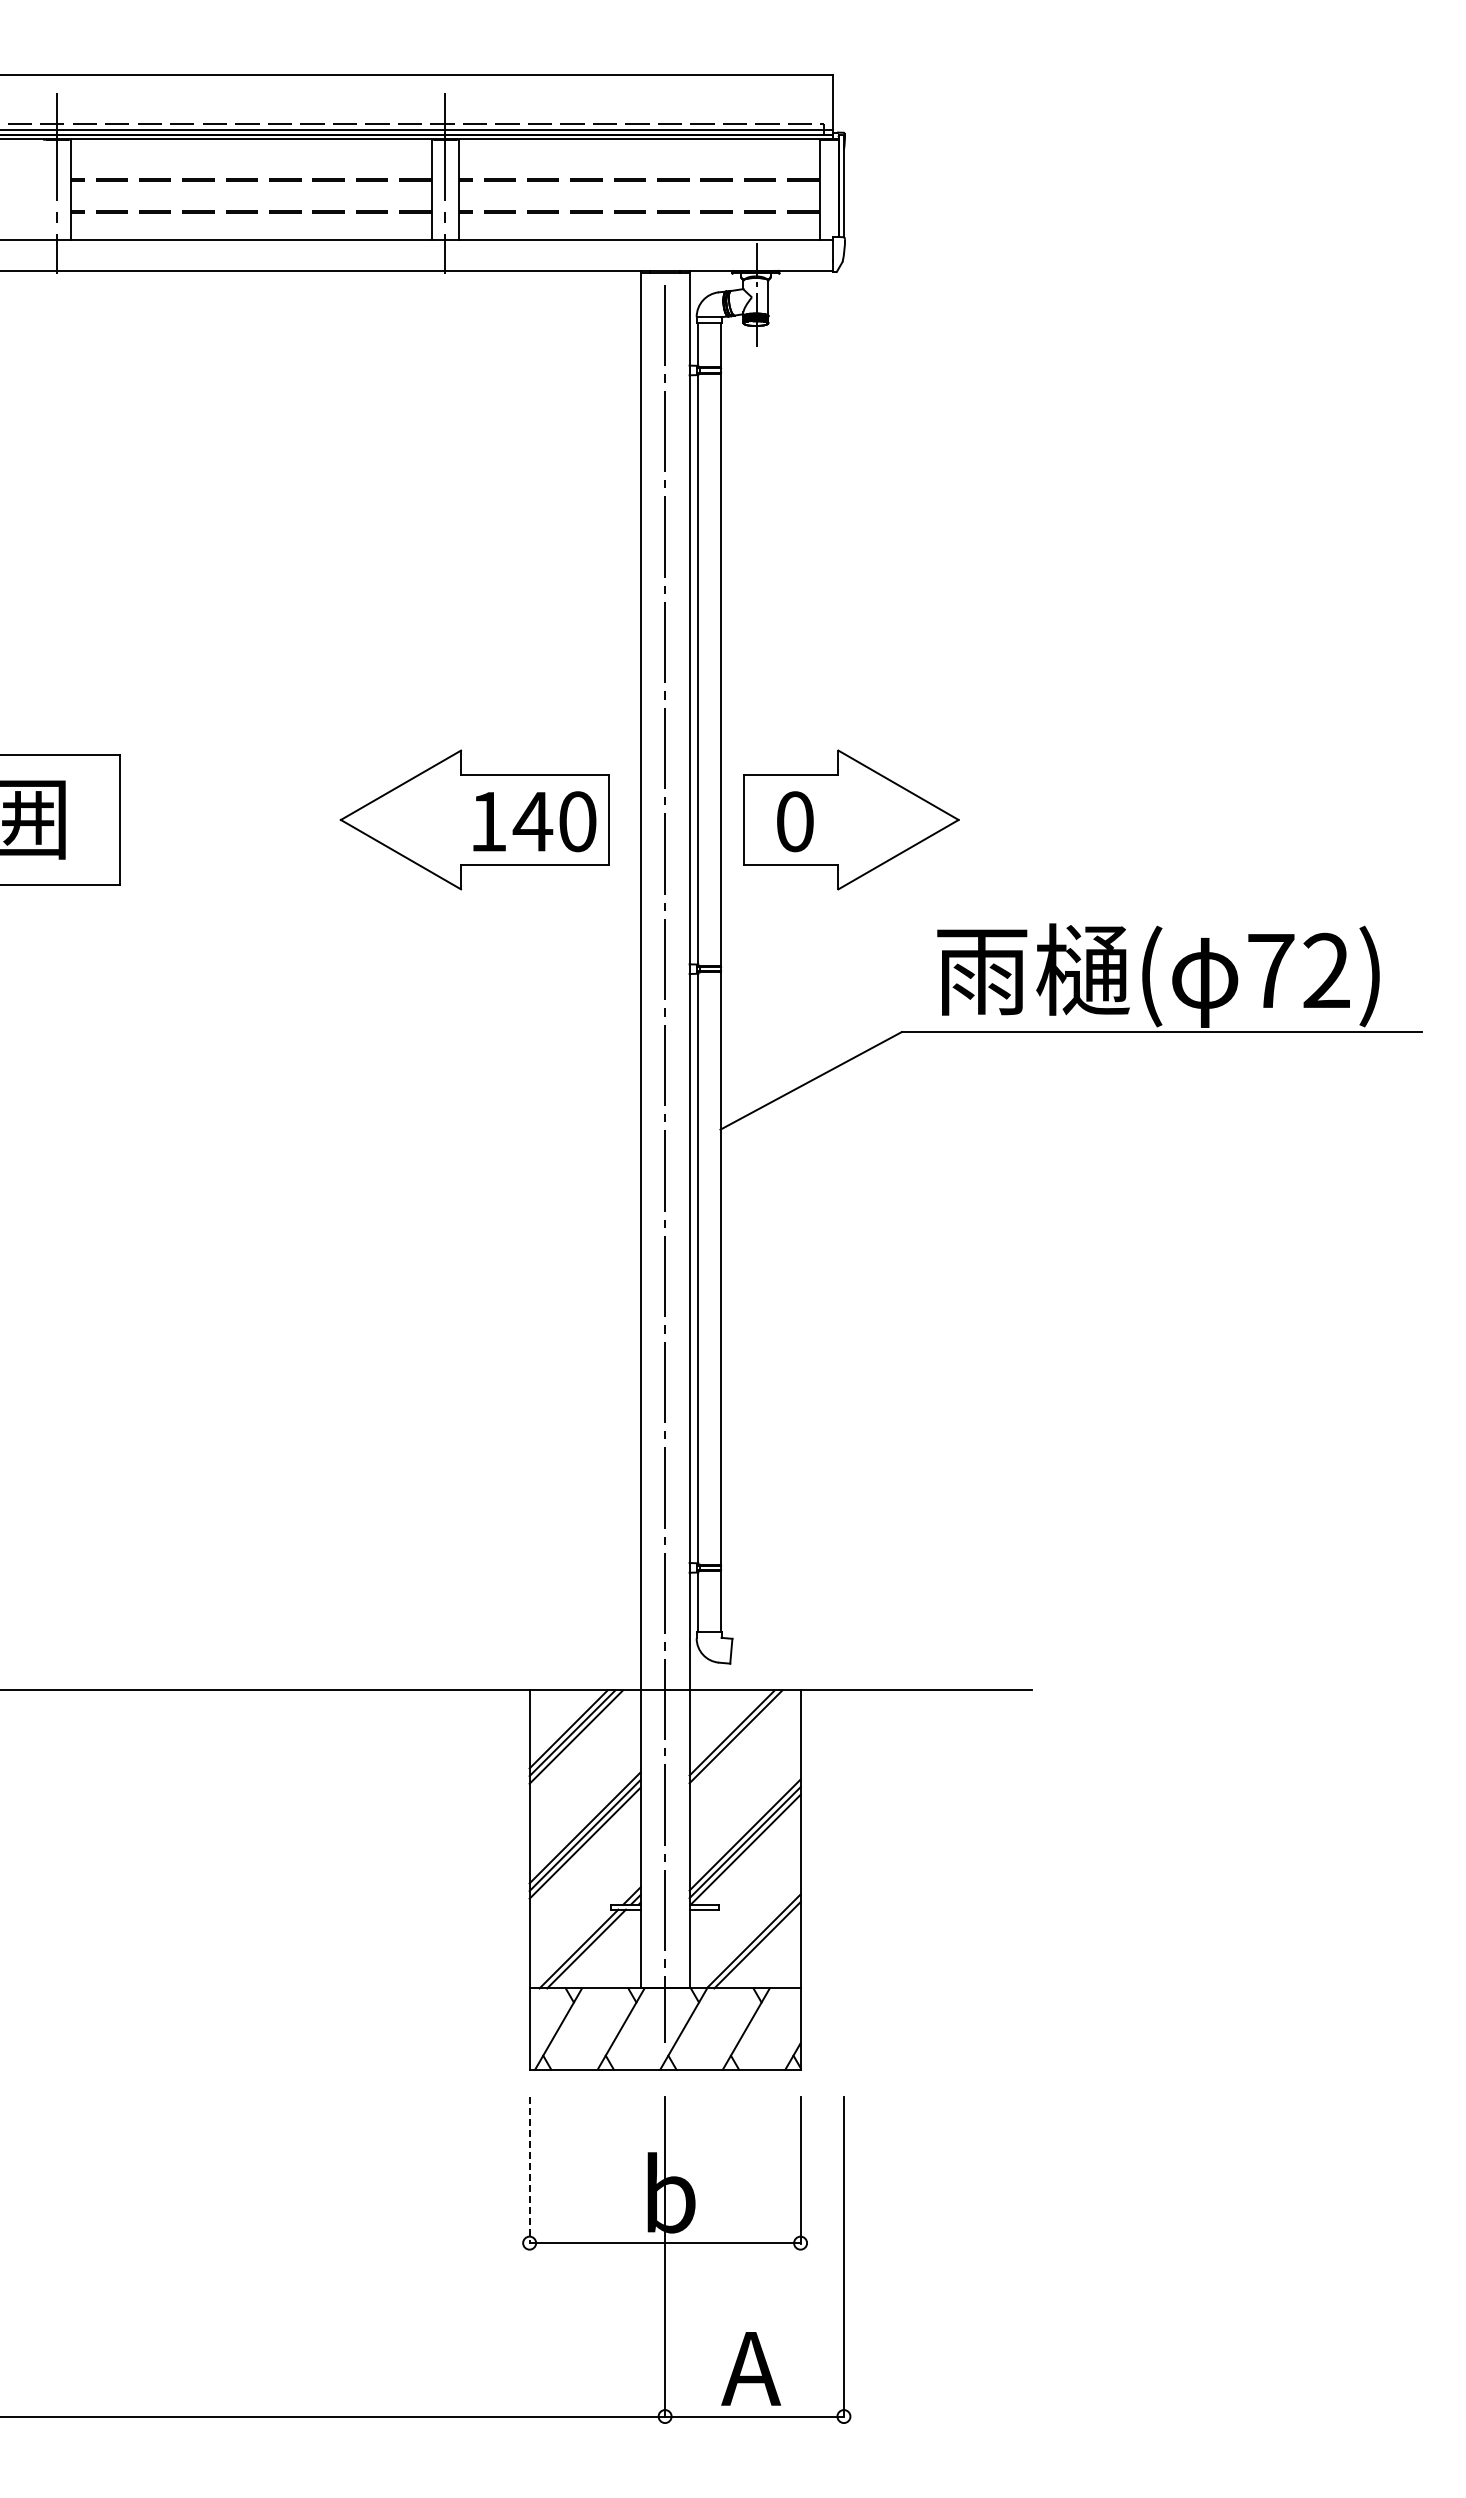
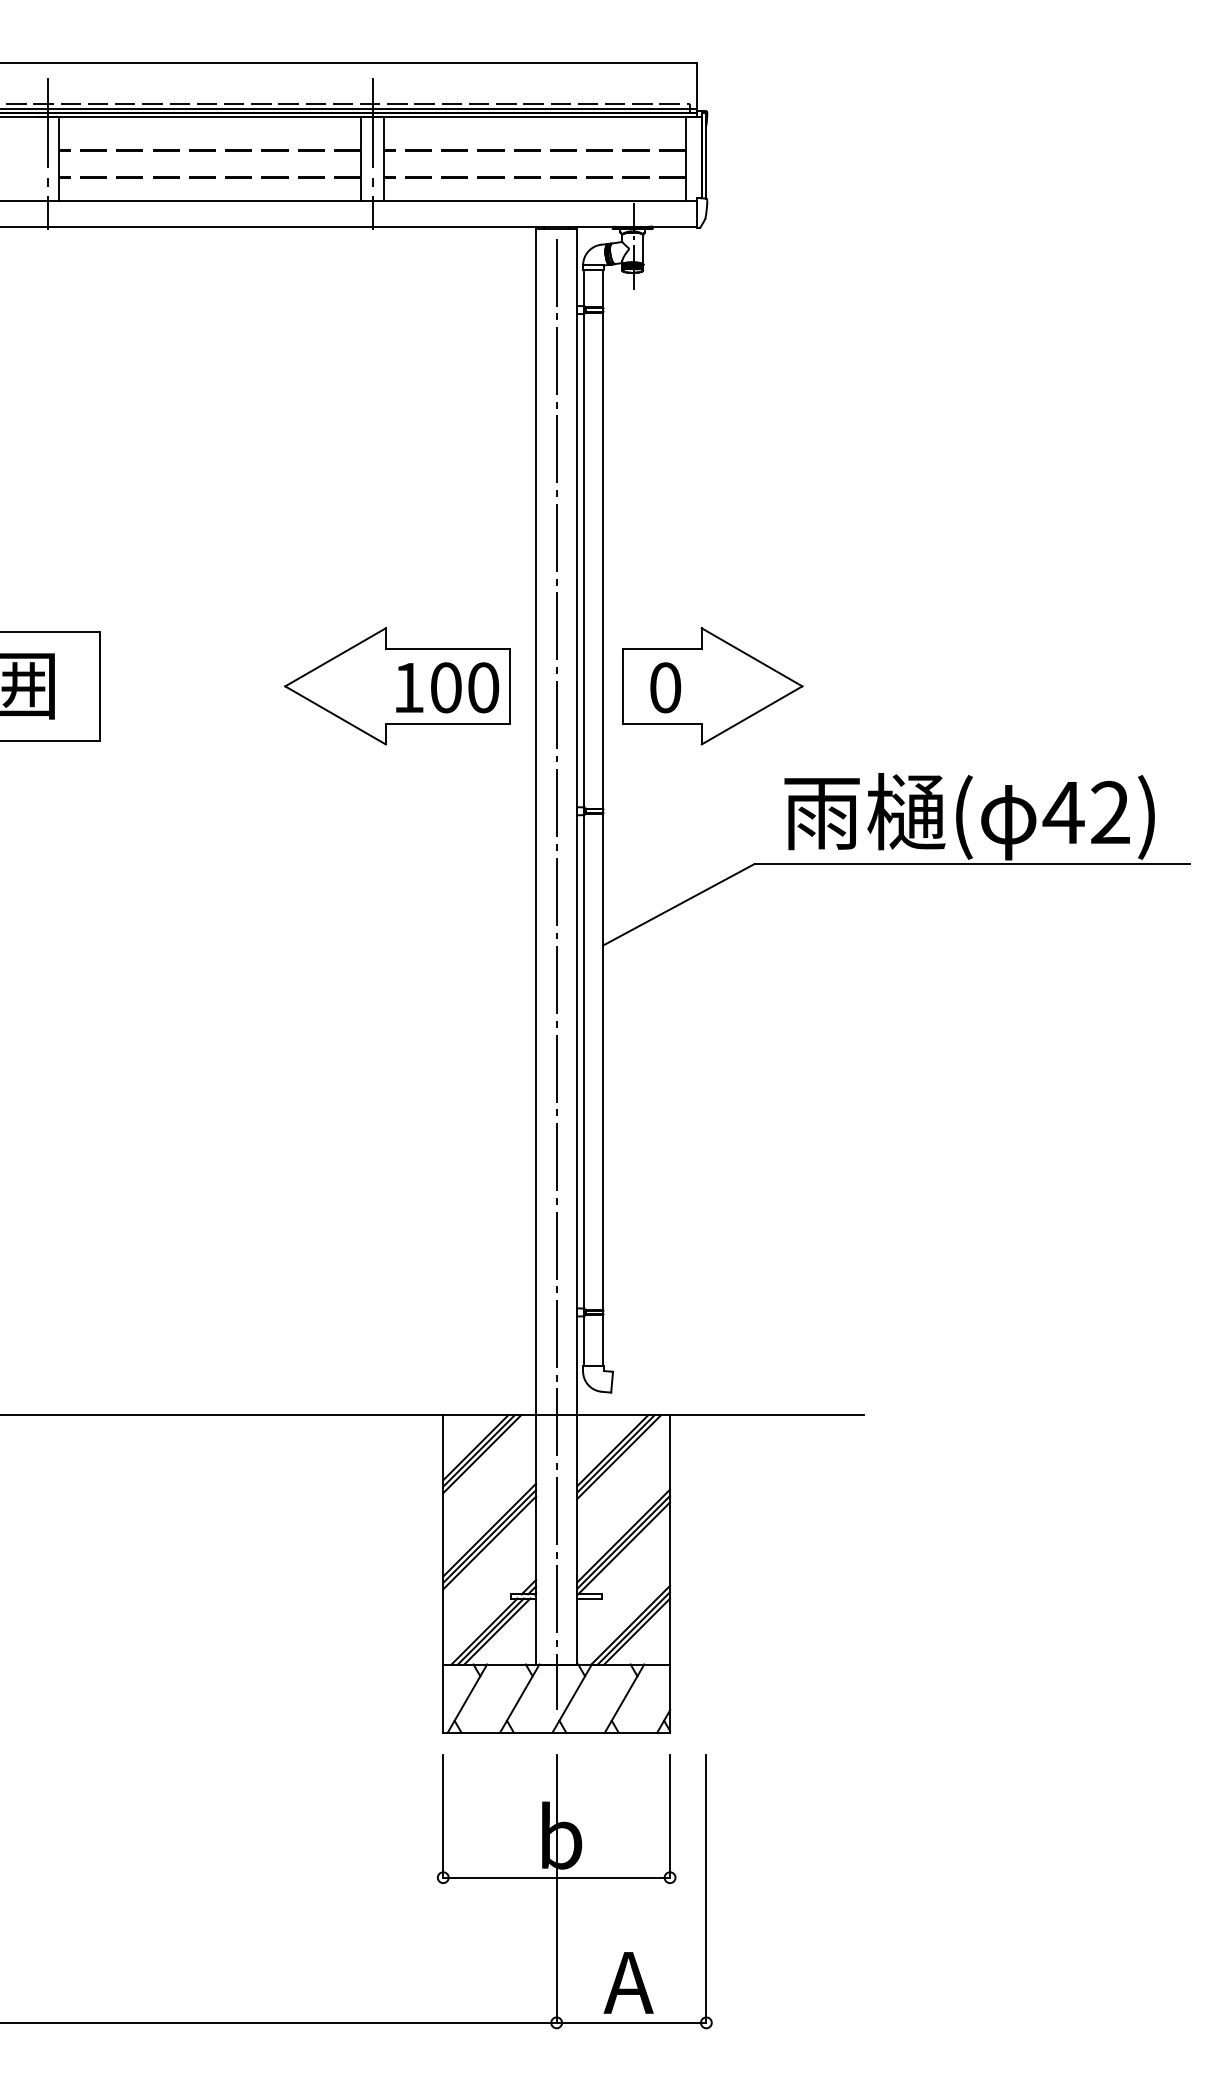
text: (532, 821) -> (445, 687), 140 -> 100
text: (1270, 970) -> (1063, 812), 72) -> 42)
line: (739, 1740) -> (618, 1456), added
line: (593, 1948) -> (496, 1631), added
line: (760, 1948) -> (636, 1631), added
line: (529, 2170) -> (443, 1816), dashed -> solid

